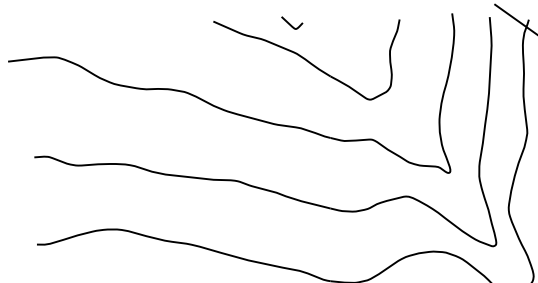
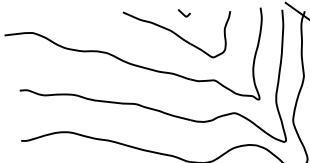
curve: (290, 23) -> (183, 13), moved

